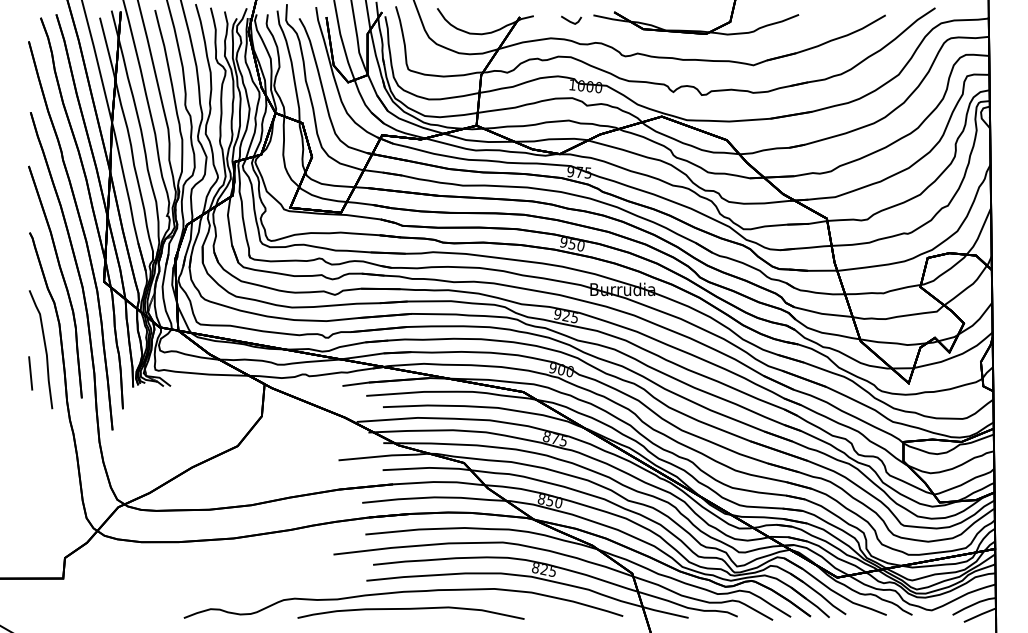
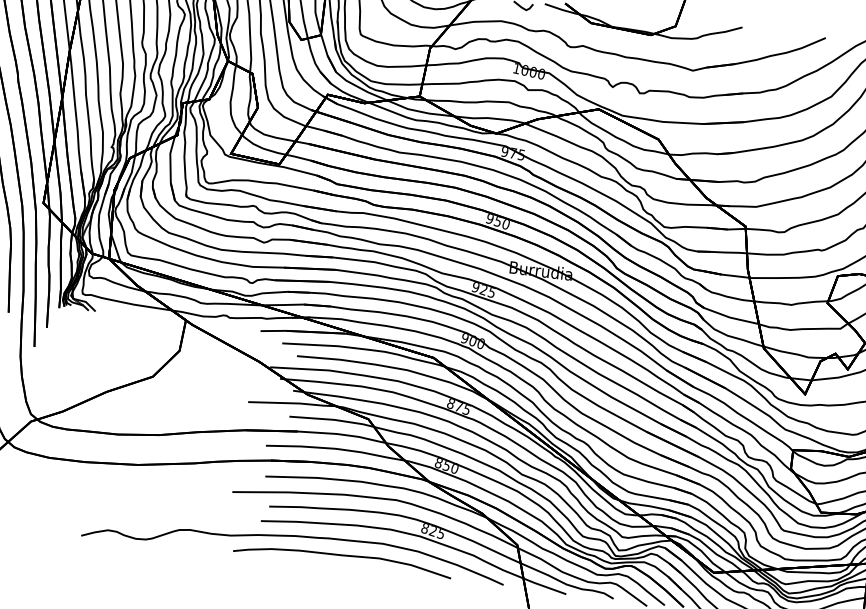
curve: (410, 609) -> (342, 556), moved

